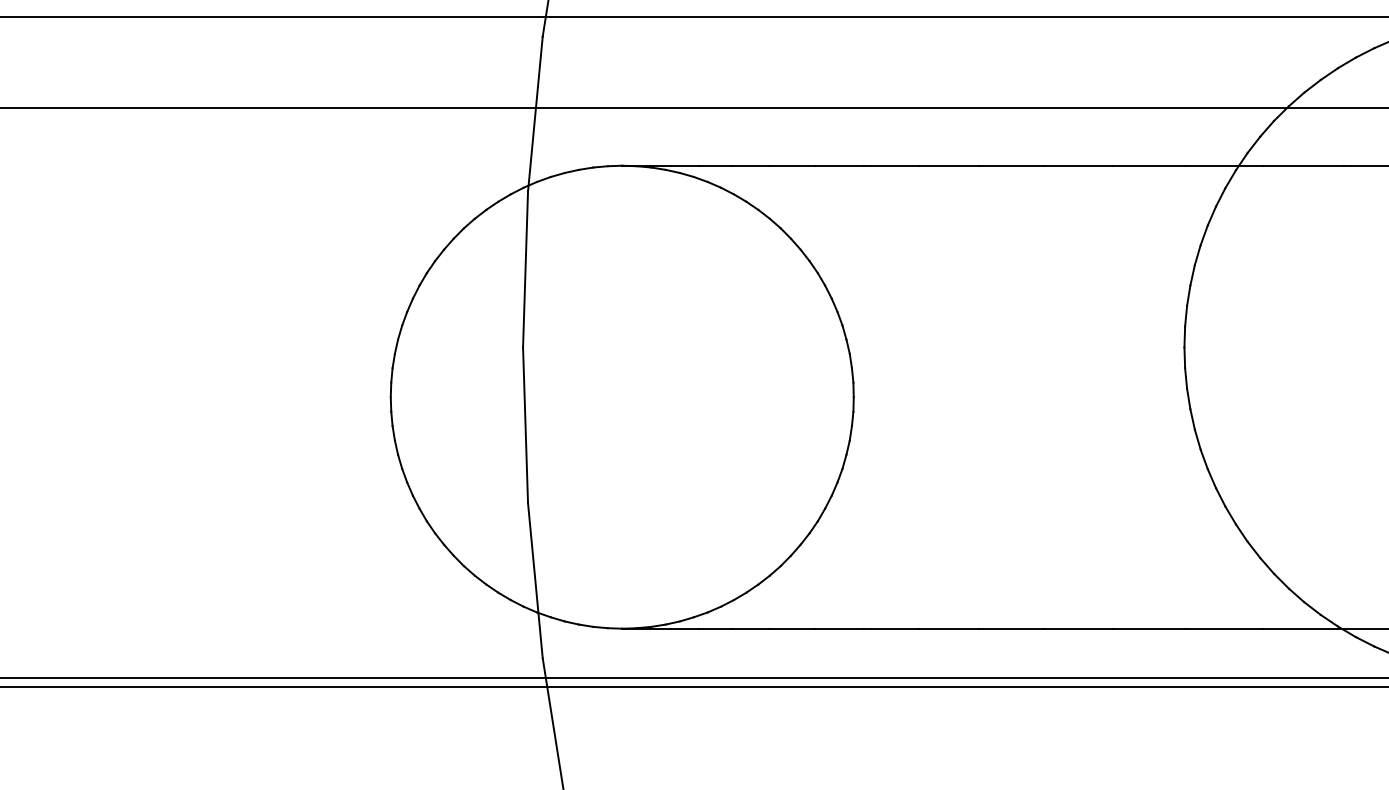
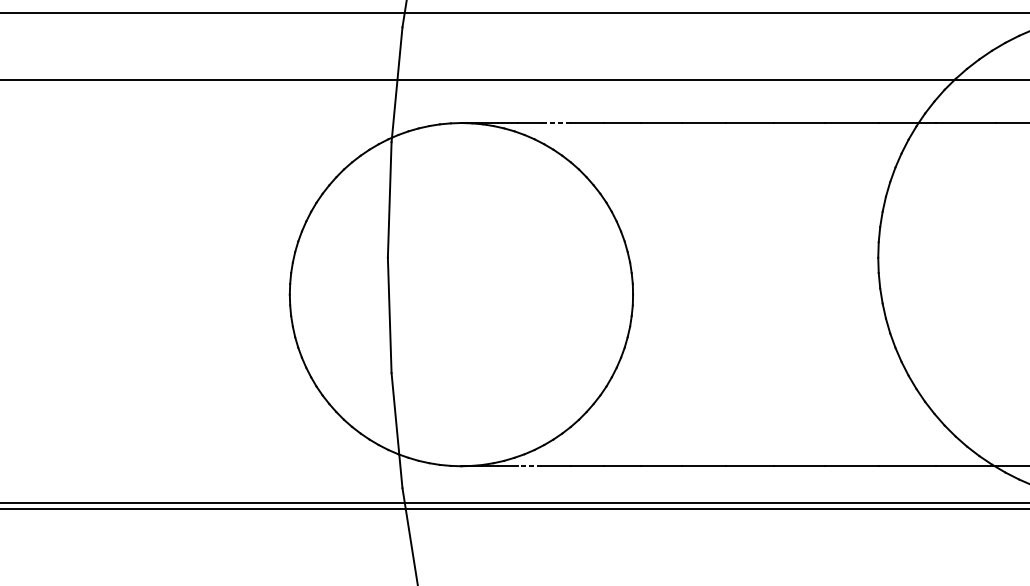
line: (750, 165) -> (556, 122), solid -> dashed
line: (715, 628) -> (530, 466), solid -> dashed

